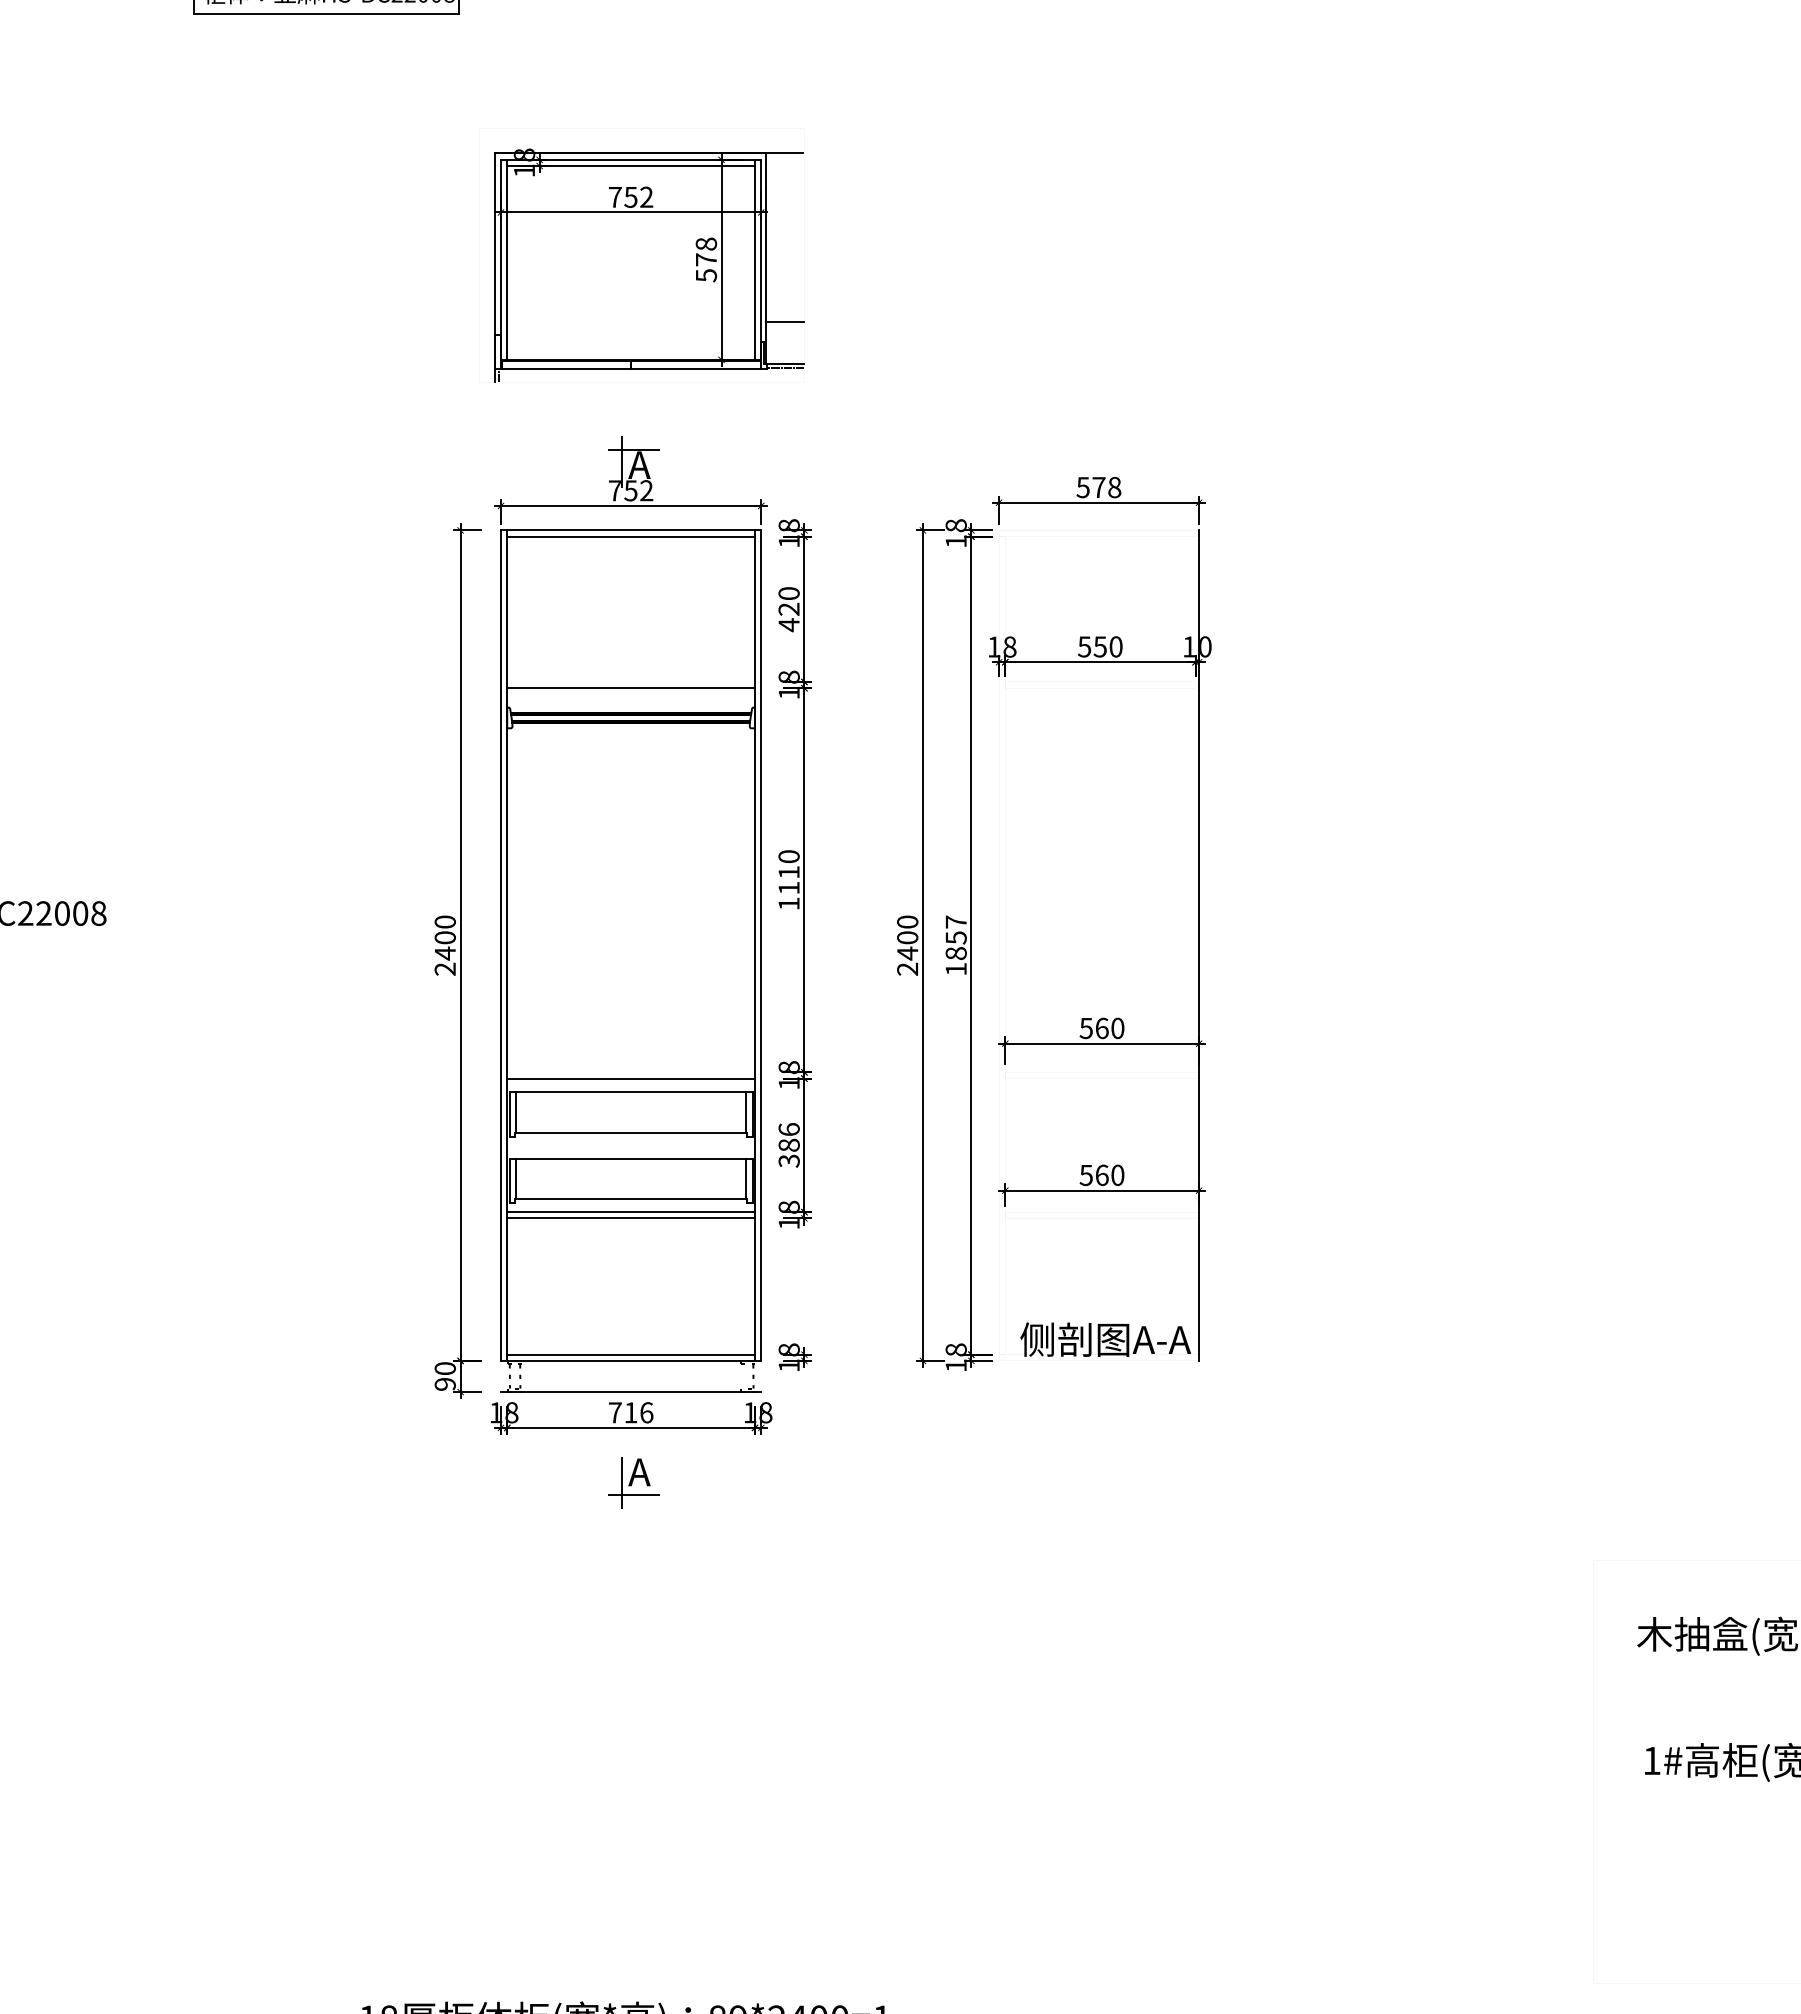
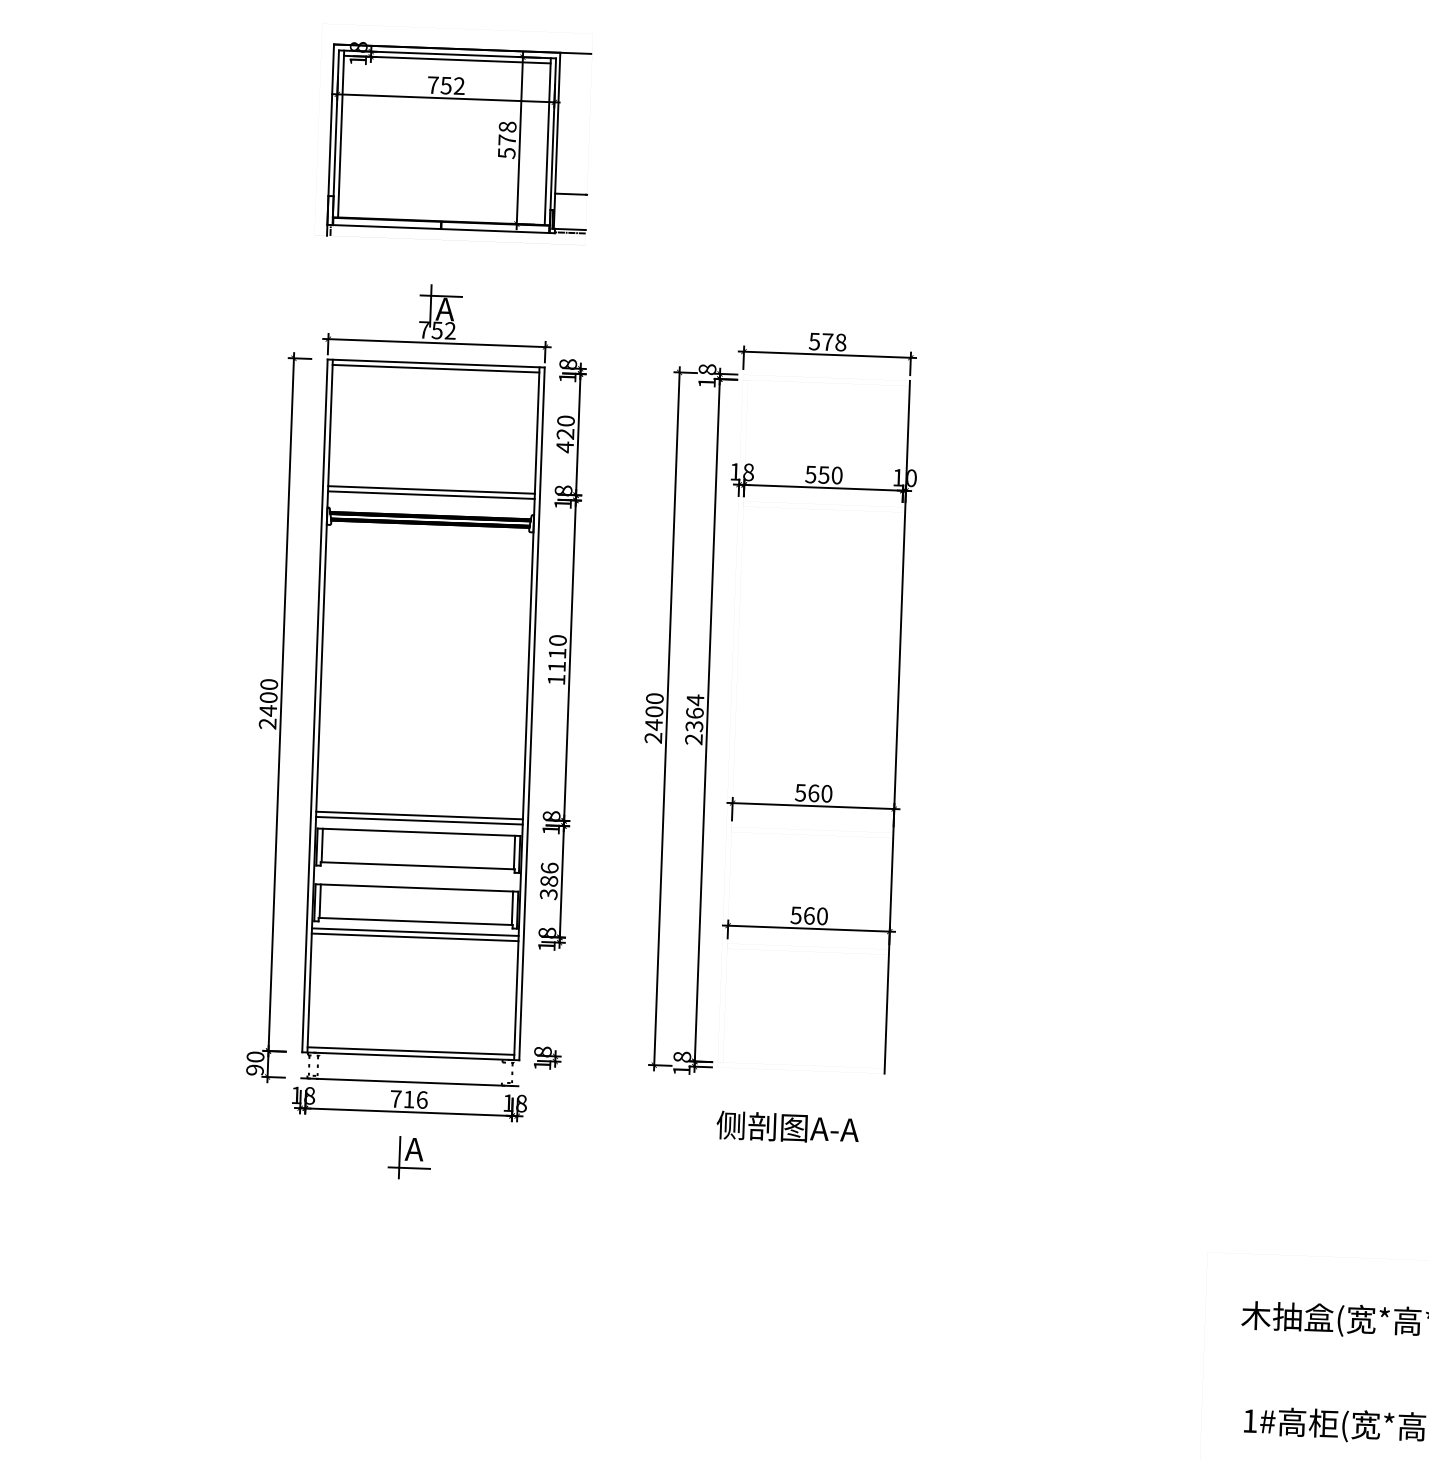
line: (631, 681) -> (431, 489), added
text: (955, 945) -> (694, 719), 1857 -> 2364
line: (631, 1072) -> (419, 815), added
text: (1105, 1339) -> (787, 1127), moved

